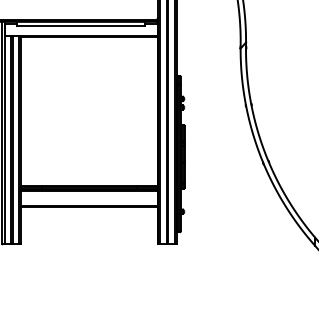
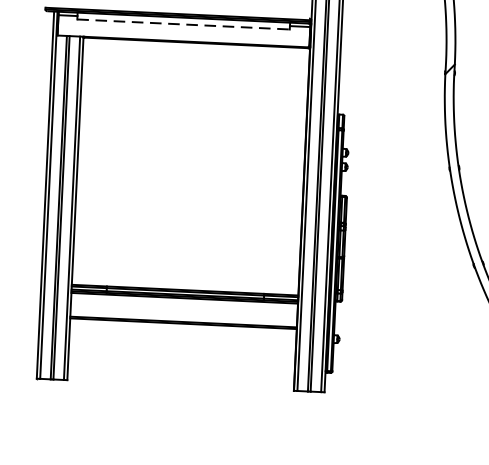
line: (81, 26) -> (184, 25), solid -> dashed

